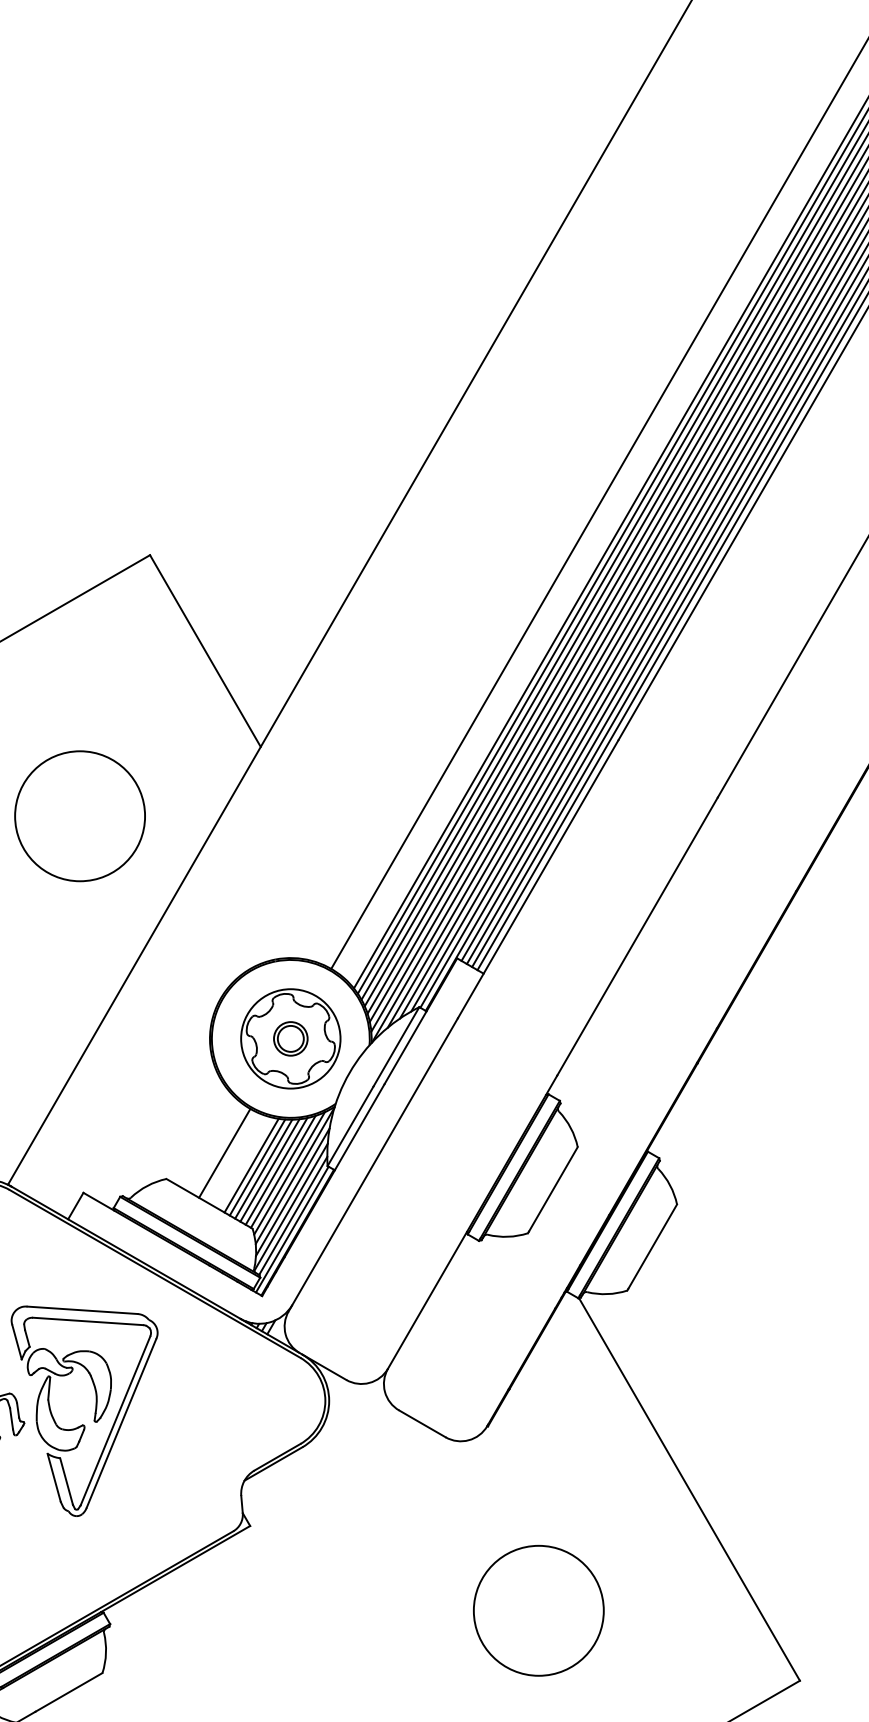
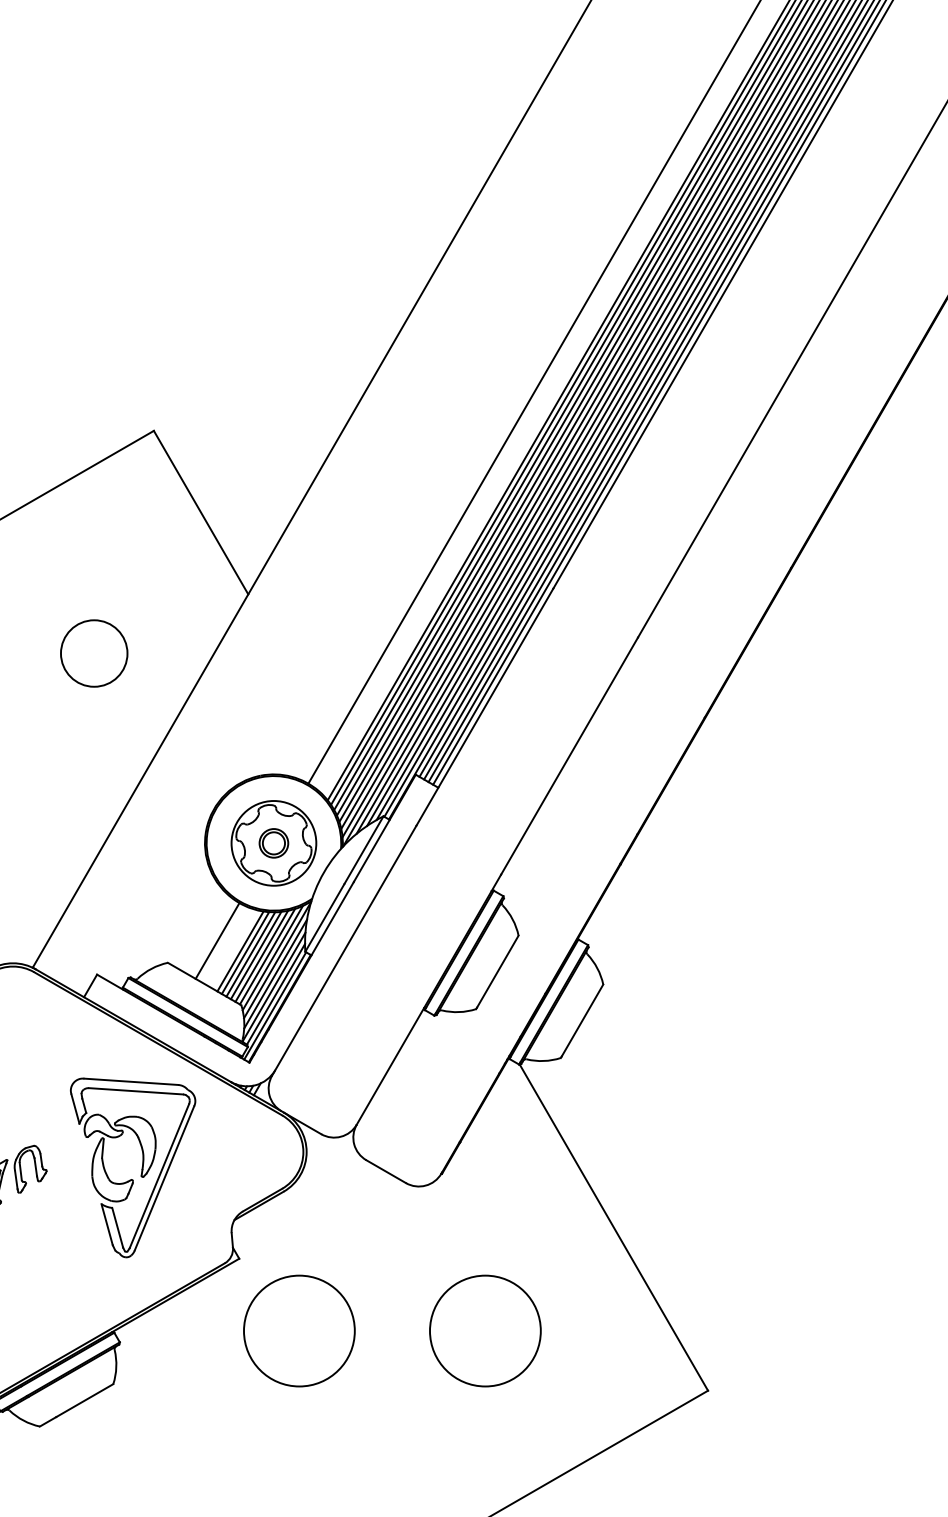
circle: (79, 816) -> (93, 653), size x0.6
part: (94, 1410) -> (141, 1167), moved
circle: (320, 1610) -> (299, 1330), added

